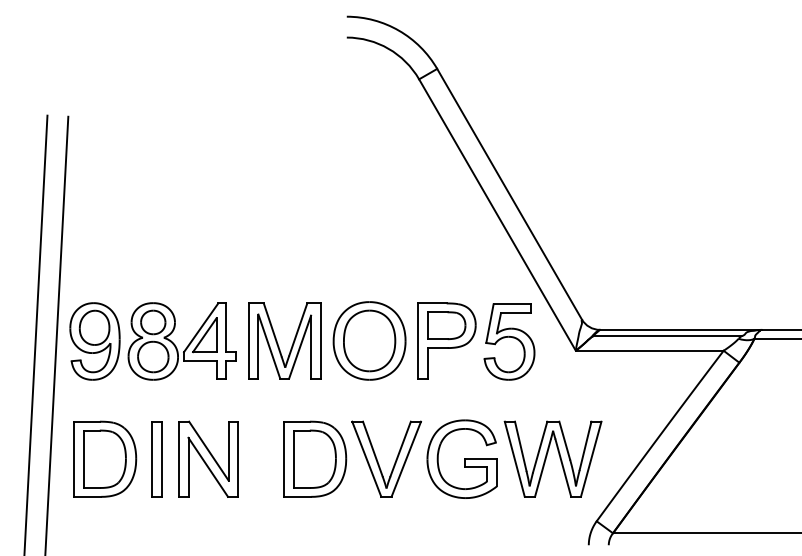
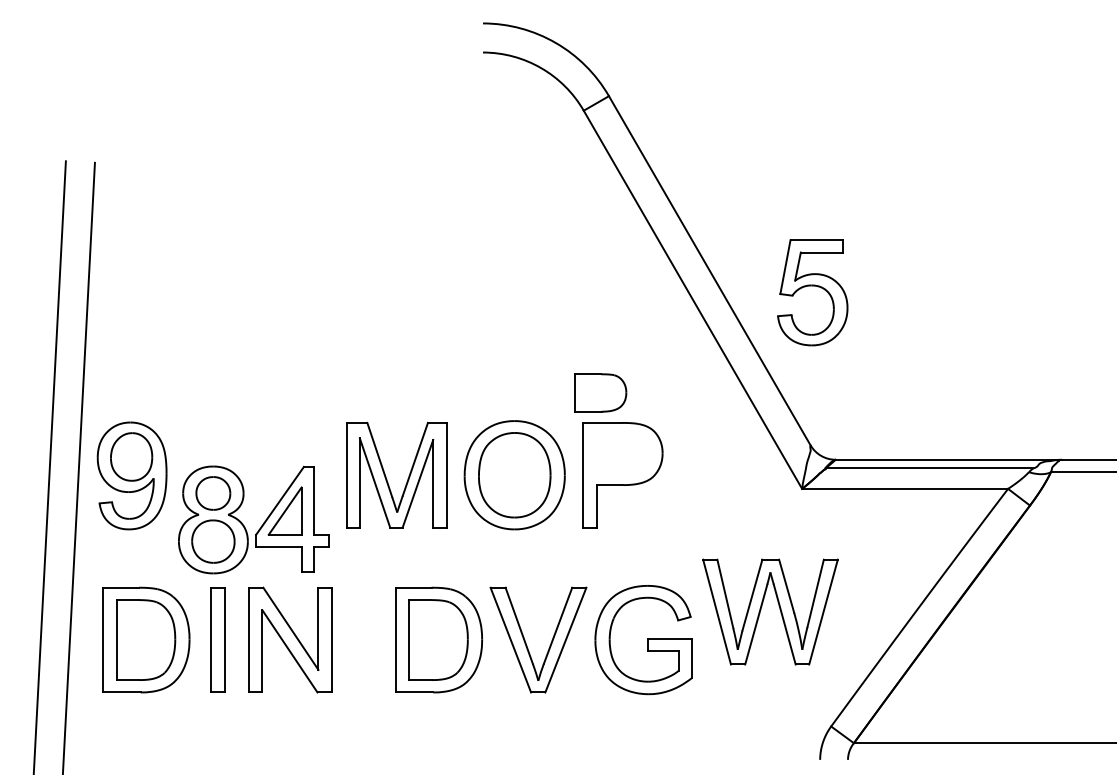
part: (446, 325) -> (600, 392), moved
part: (509, 341) -> (812, 292), moved
part: (187, 346) -> (260, 526), moved
part: (546, 458) -> (761, 610), moved

